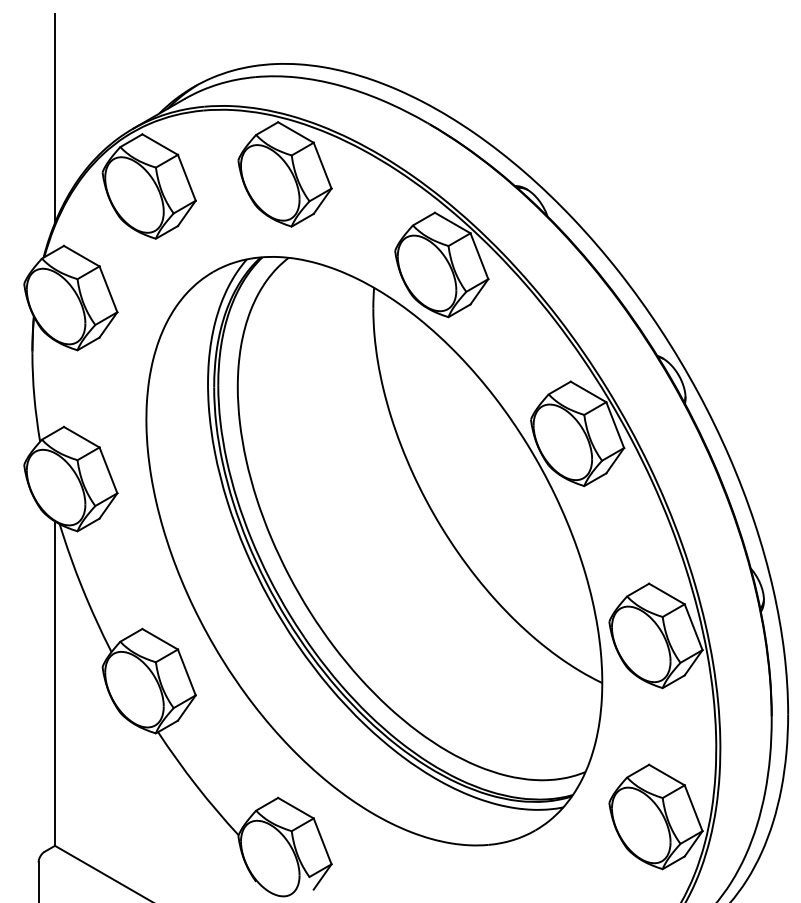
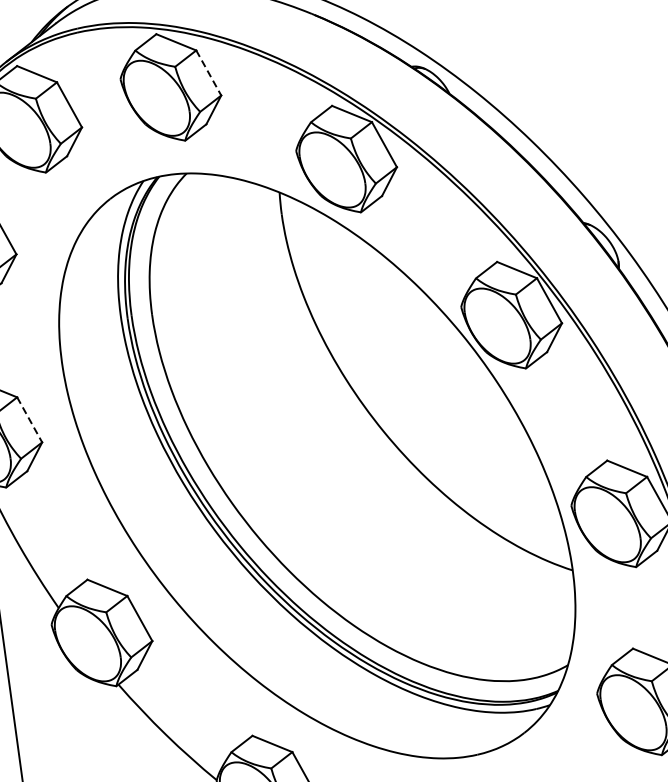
line: (322, 165) -> (208, 72), solid -> dashed
line: (108, 470) -> (29, 419), solid -> dashed

